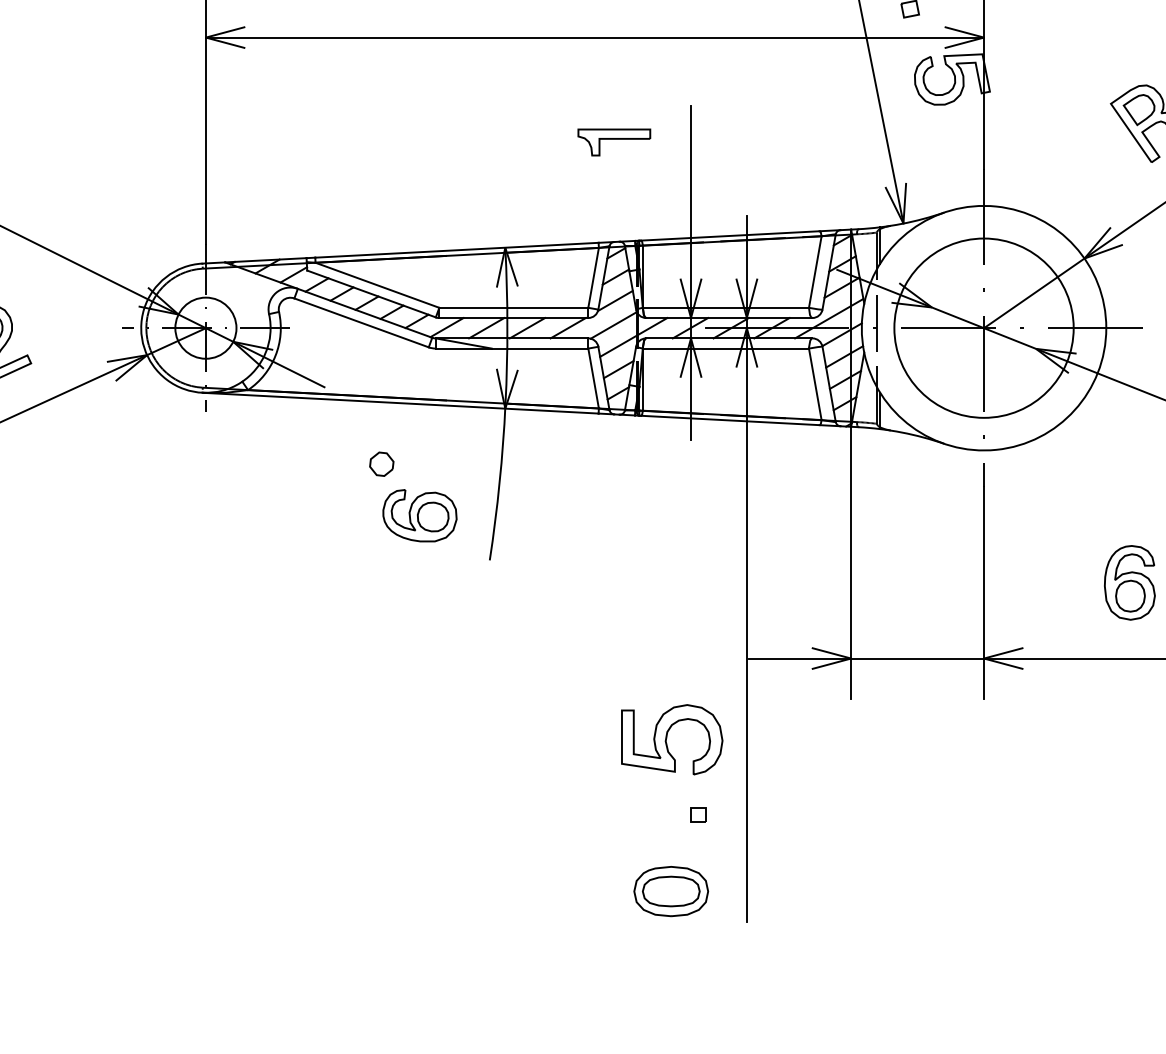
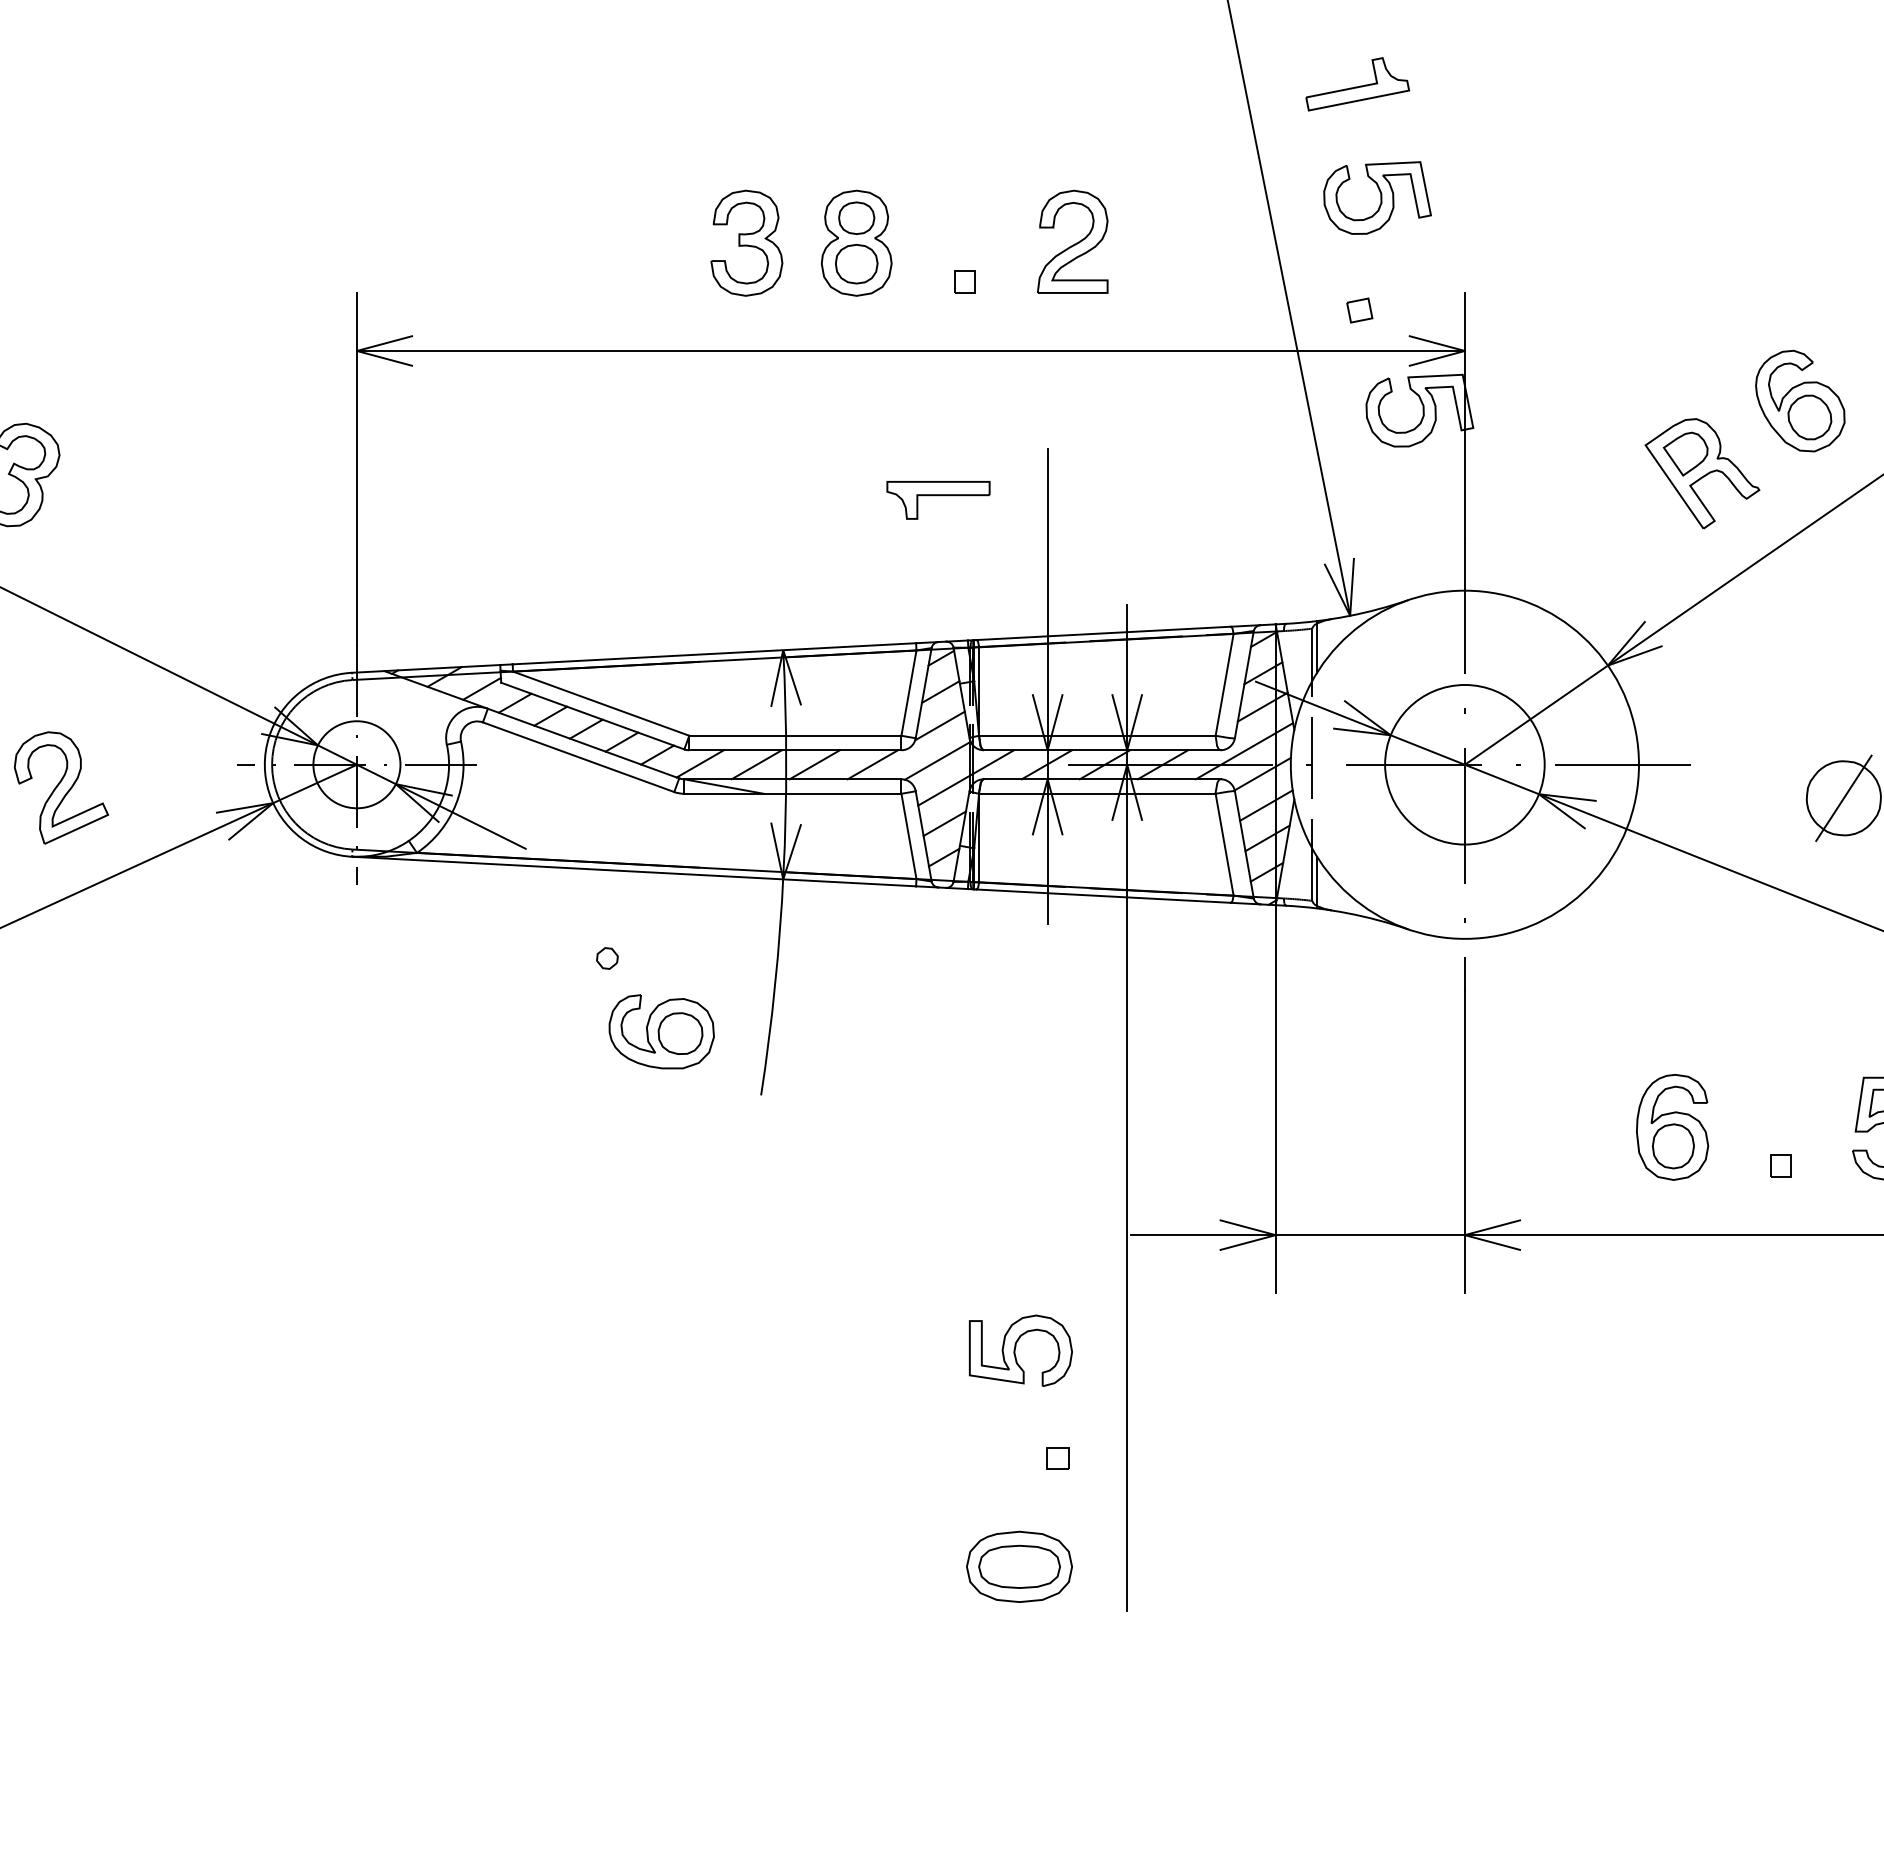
circle: (983, 328) -> (1464, 764), size x0.62
part: (381, 464) -> (607, 958), size x0.62
part: (671, 739) -> (1020, 1350), size x0.71

